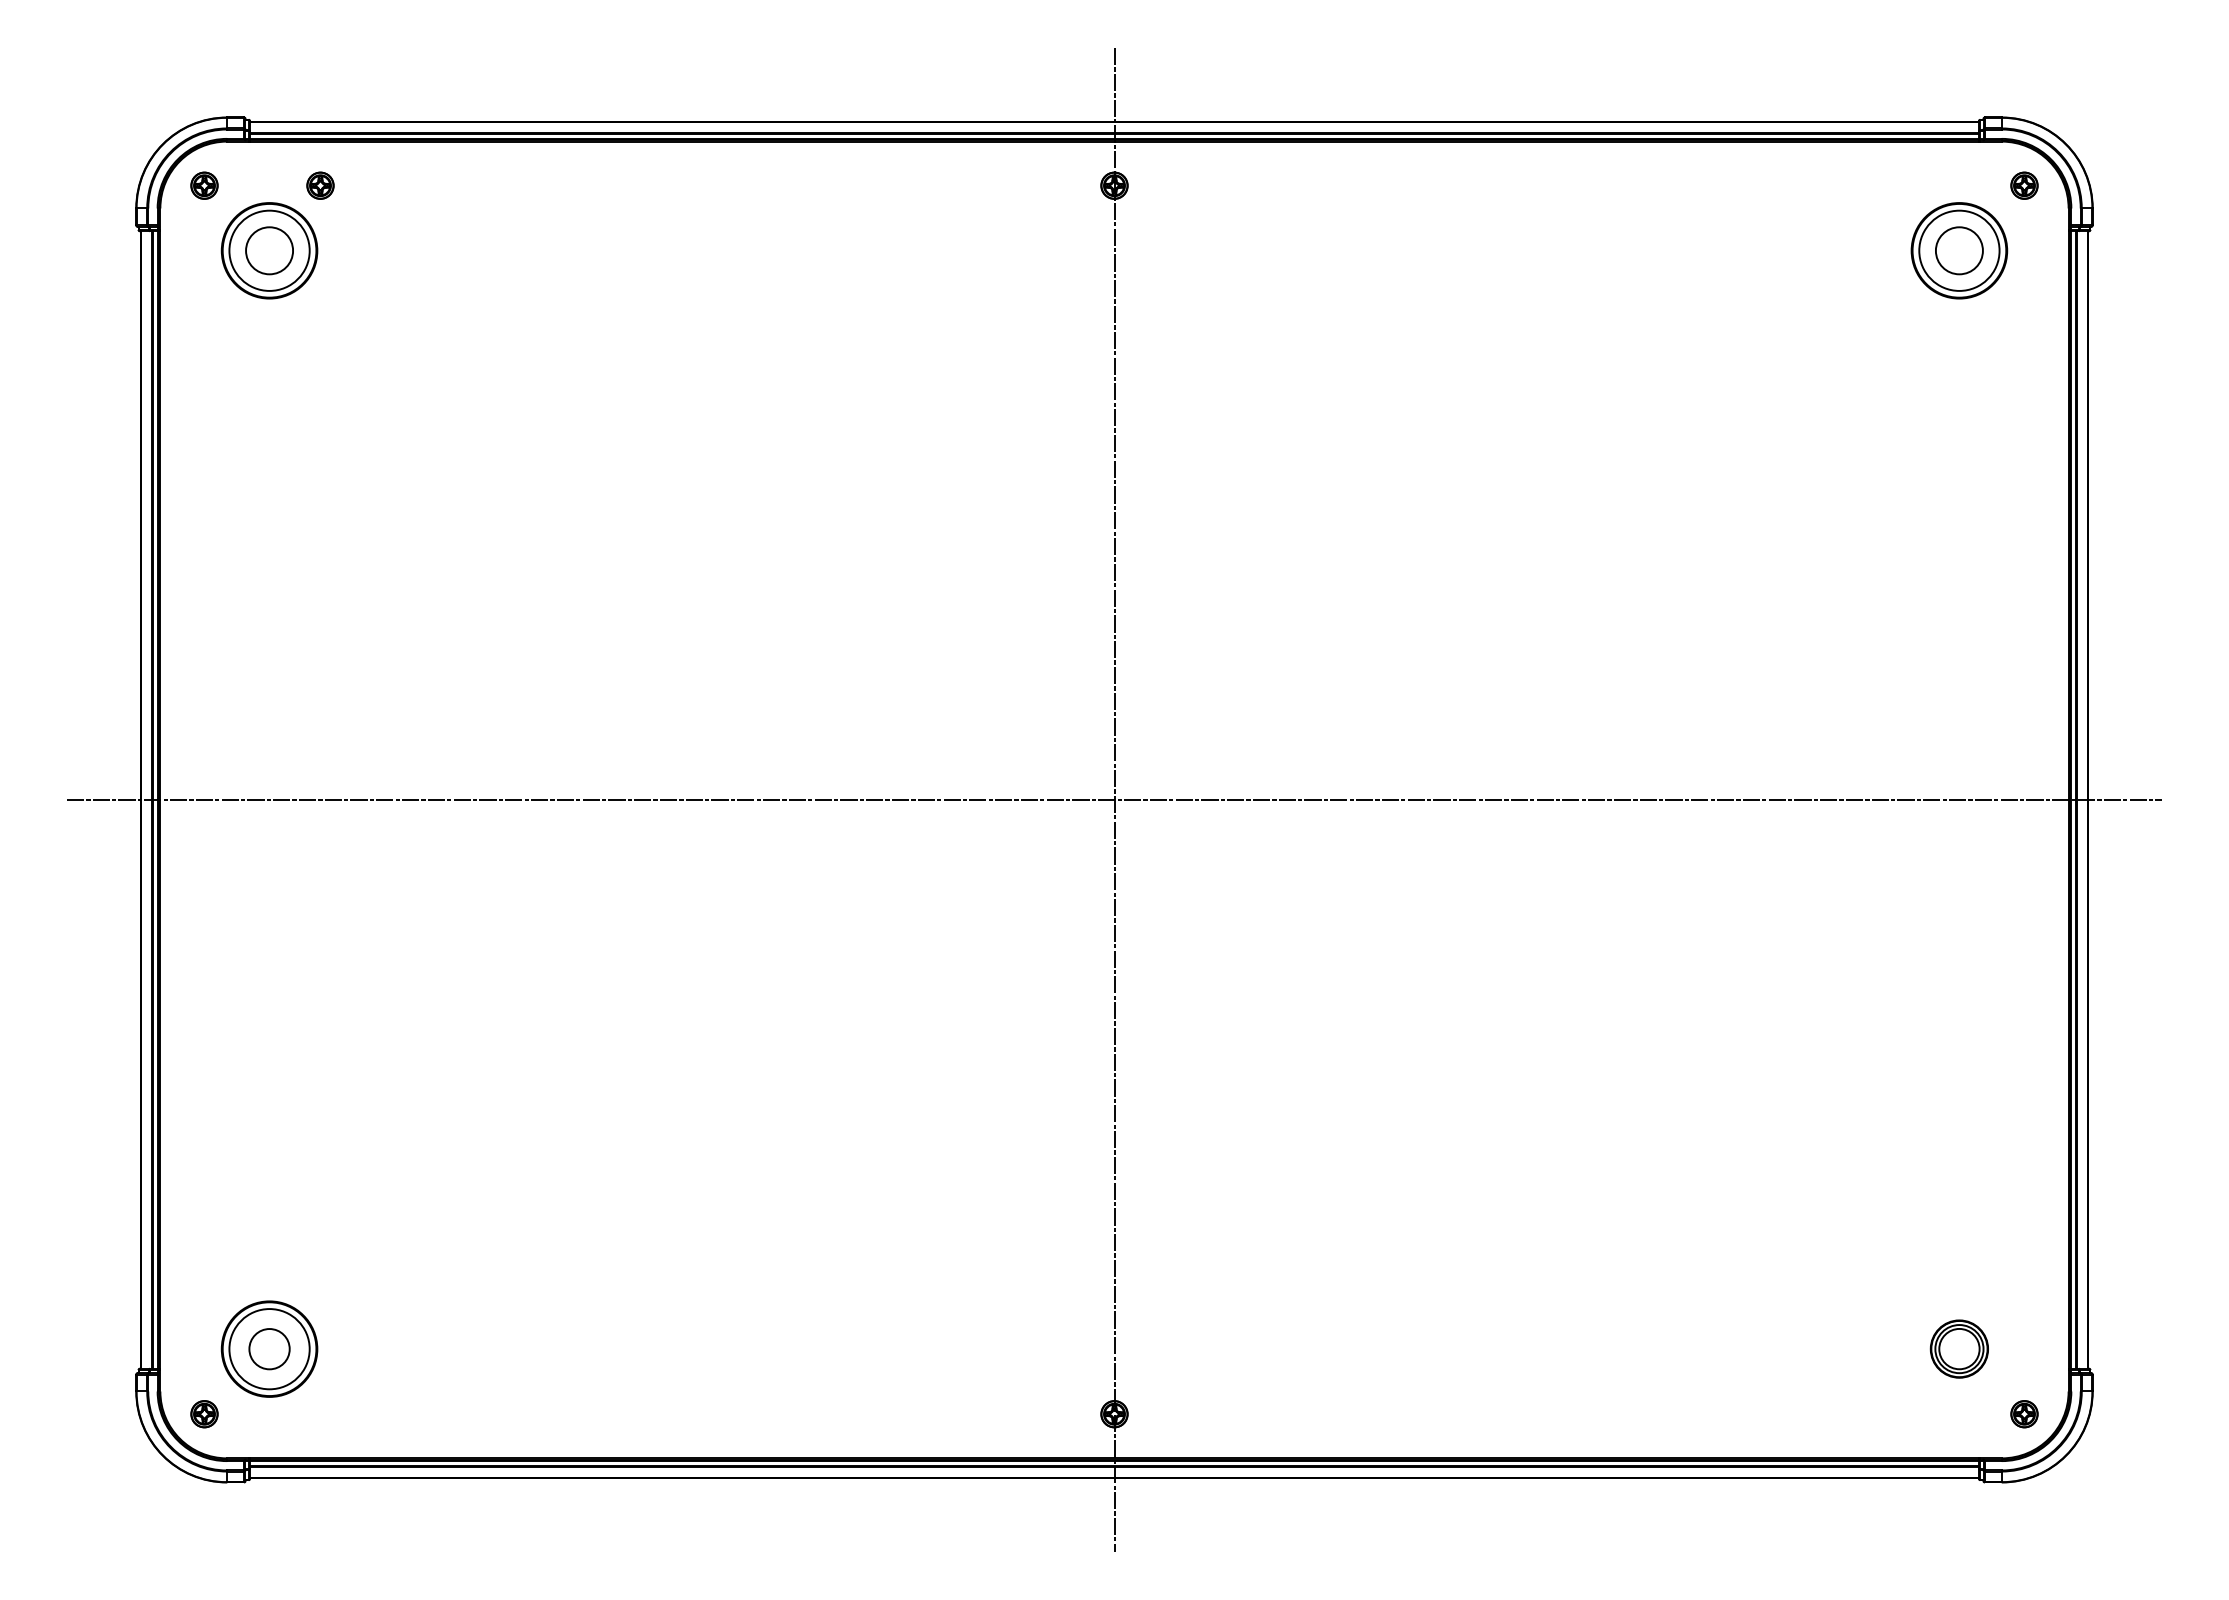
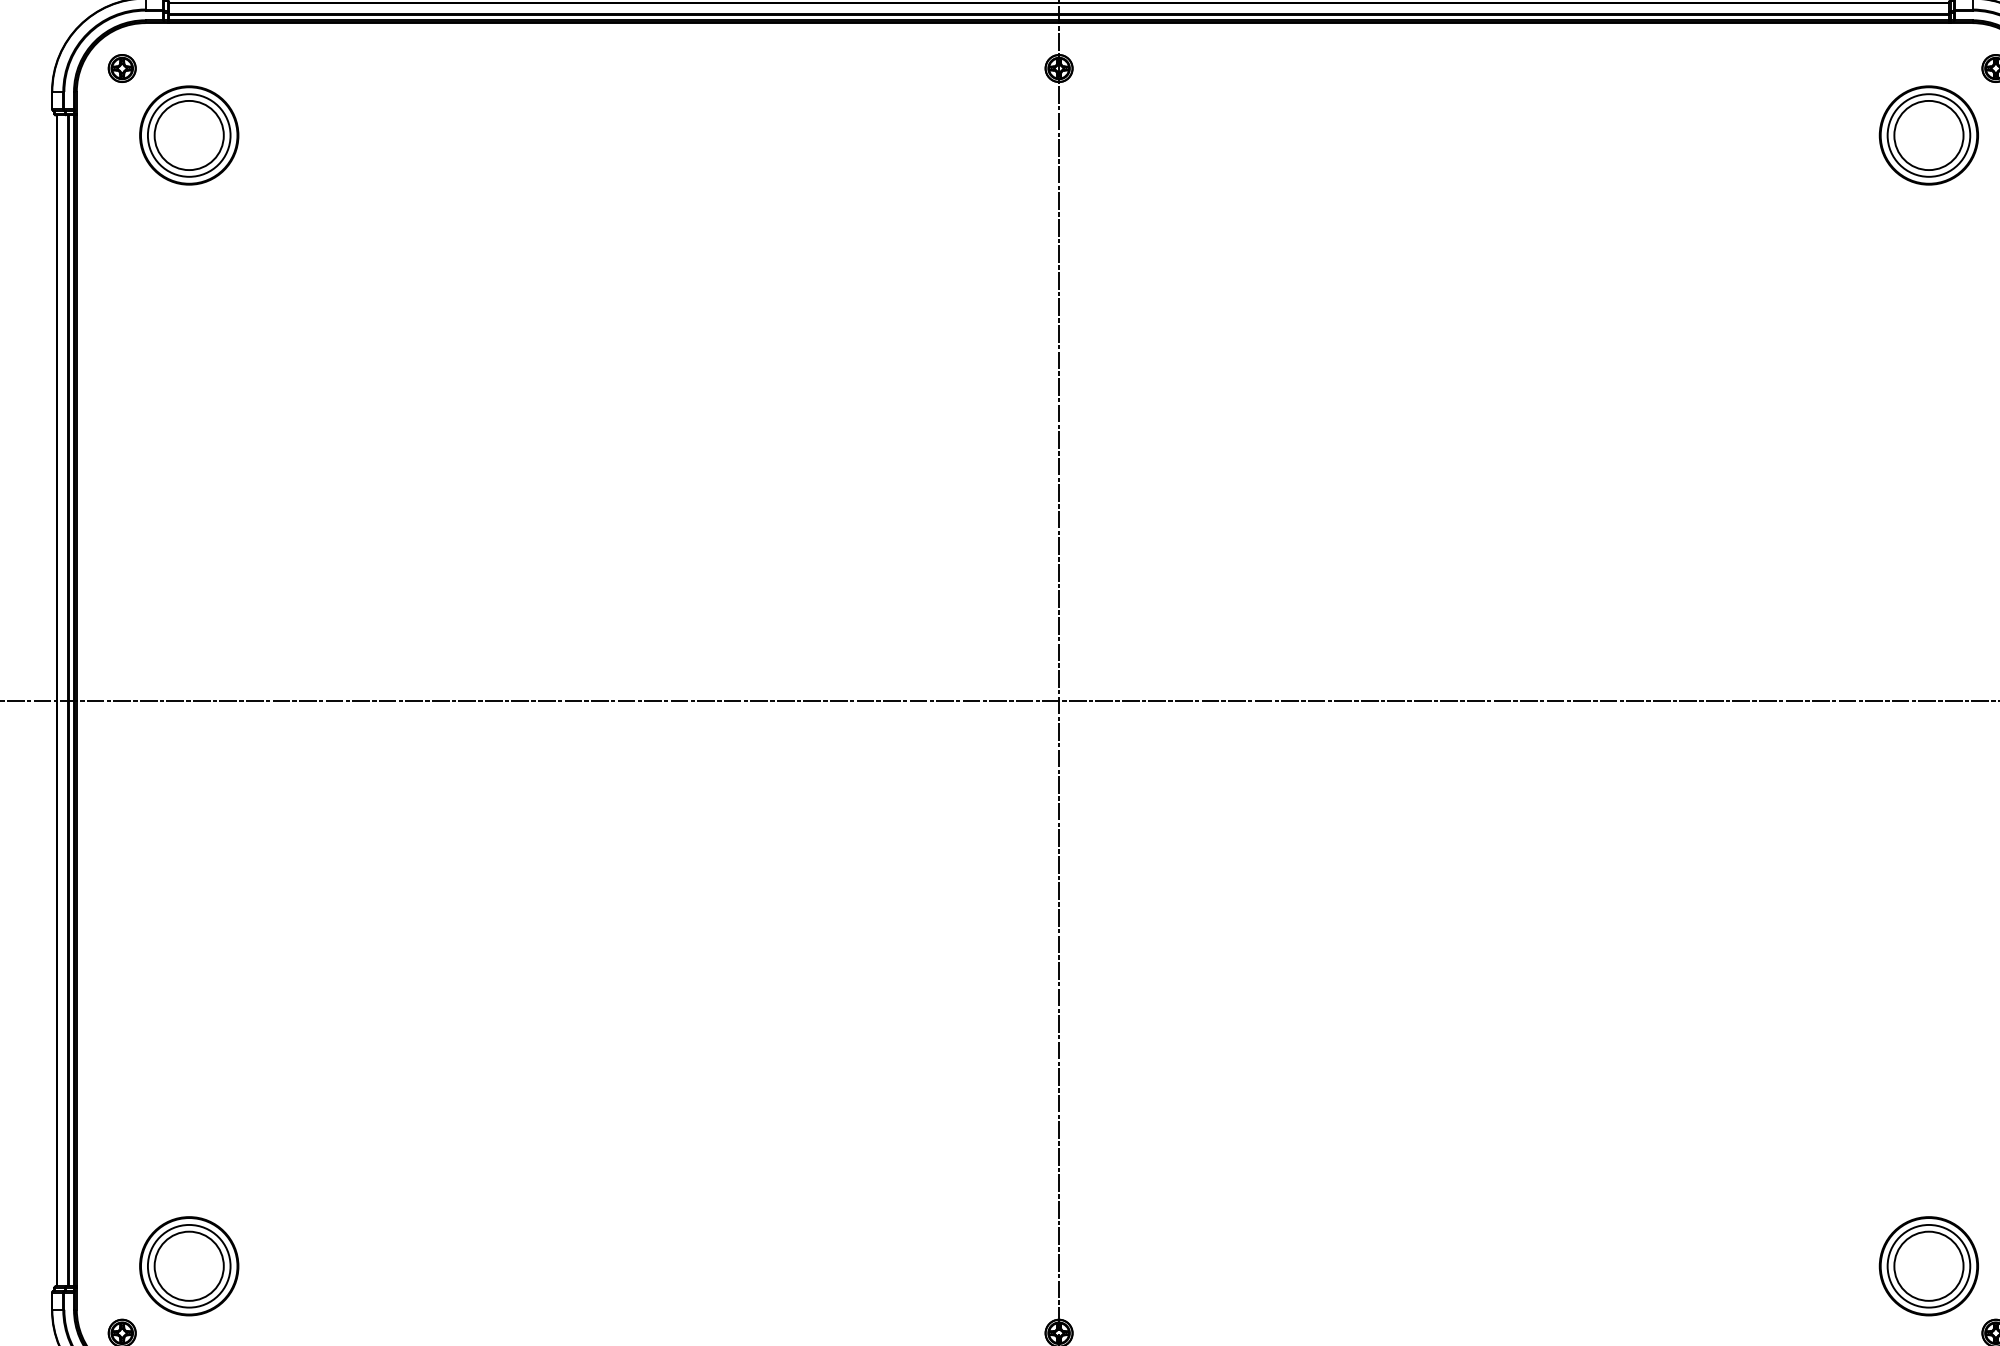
part: (320, 185) -> (241, 68), removed
circle: (269, 250) -> (189, 135), size x1.43
circle: (1959, 250) -> (1929, 135), size x1.43
circle: (269, 1348) -> (189, 1265), size x1.67
part: (1959, 1348) -> (1929, 1265), size x1.67

